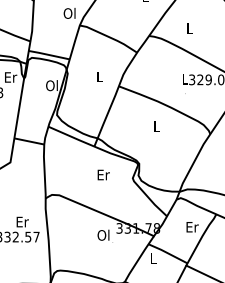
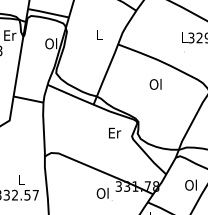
text: (156, 125) -> (155, 83), L -> Ol
text: (103, 174) -> (114, 132), moved
text: (22, 221) -> (21, 179), Er -> L
text: (191, 226) -> (190, 184), Er -> Ol

